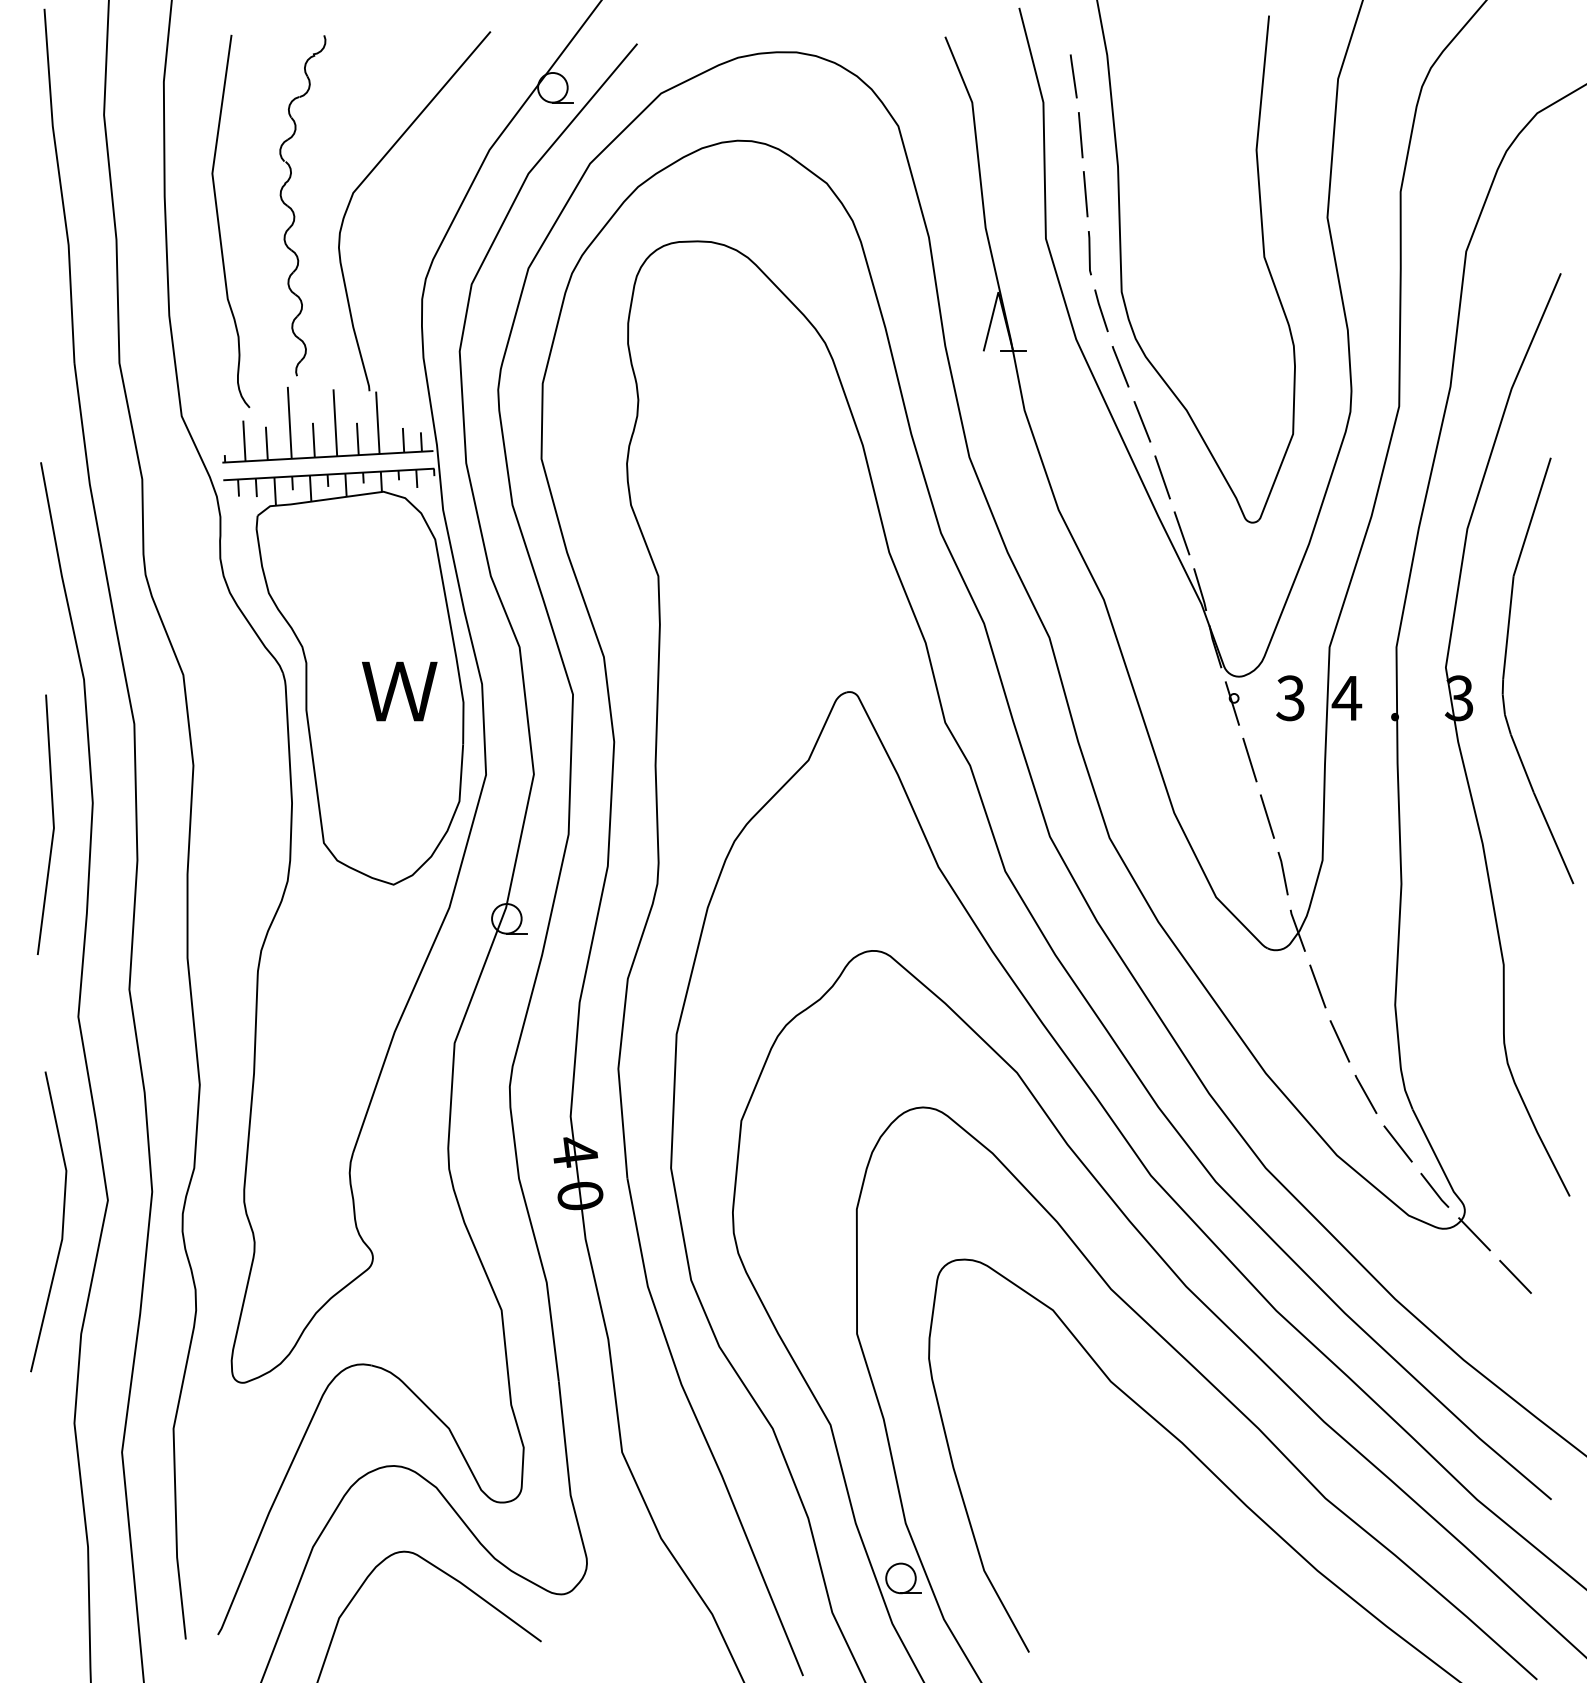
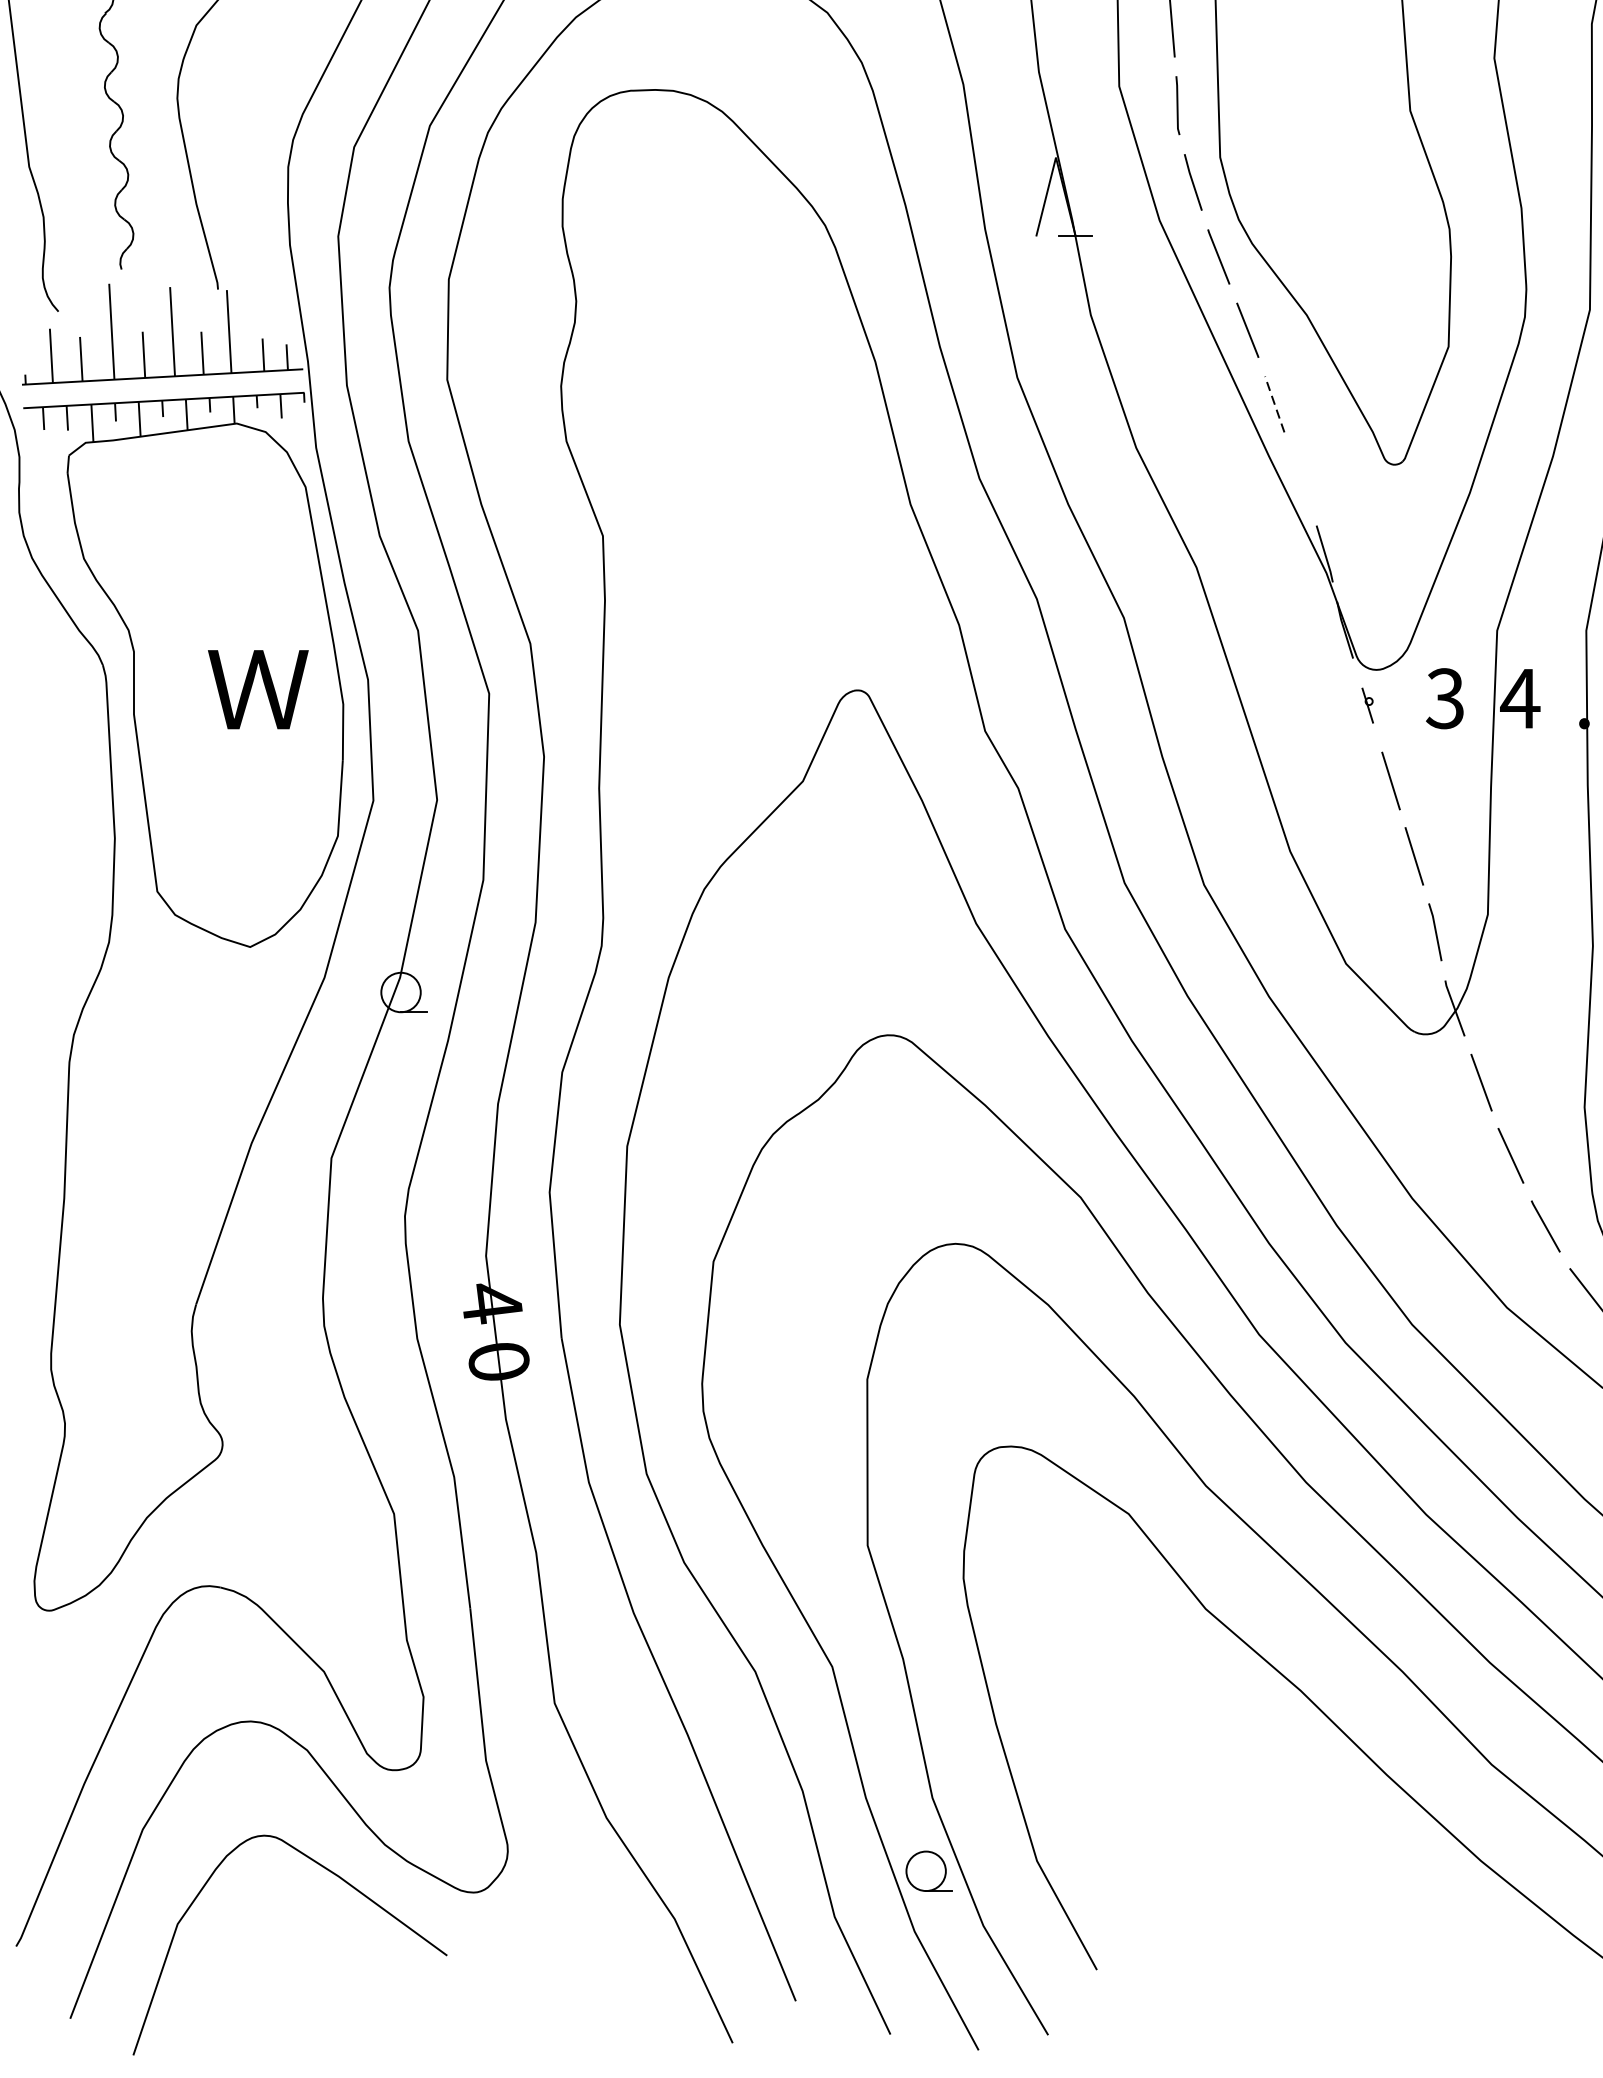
line: (1162, 476) -> (1274, 403), solid -> dashed
line: (1181, 533) -> (1299, 479), removed
part: (1232, 703) -> (1367, 705), size x0.6

